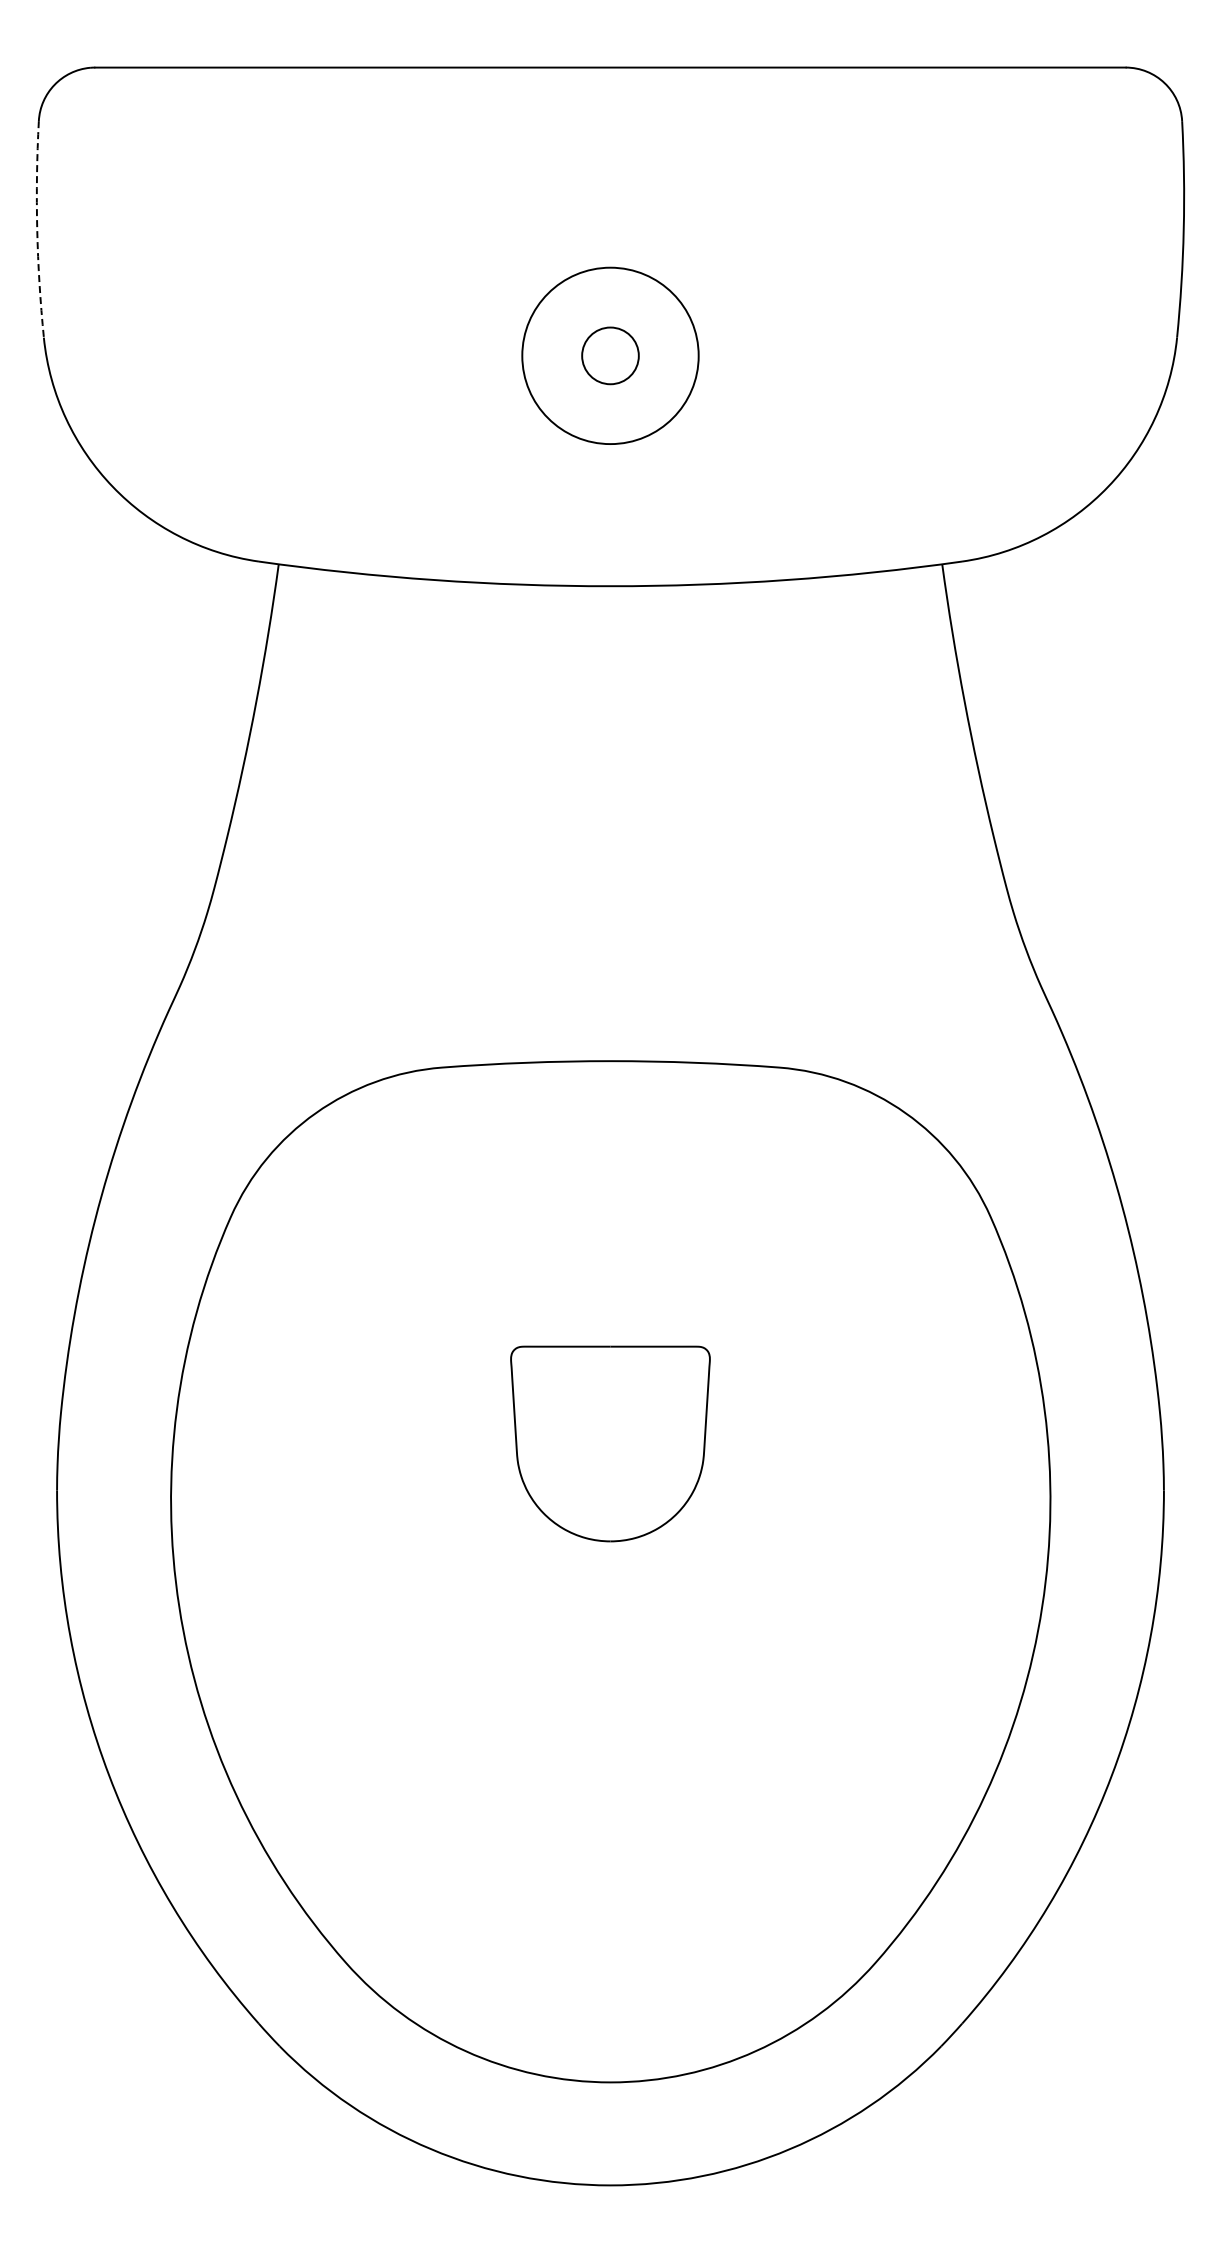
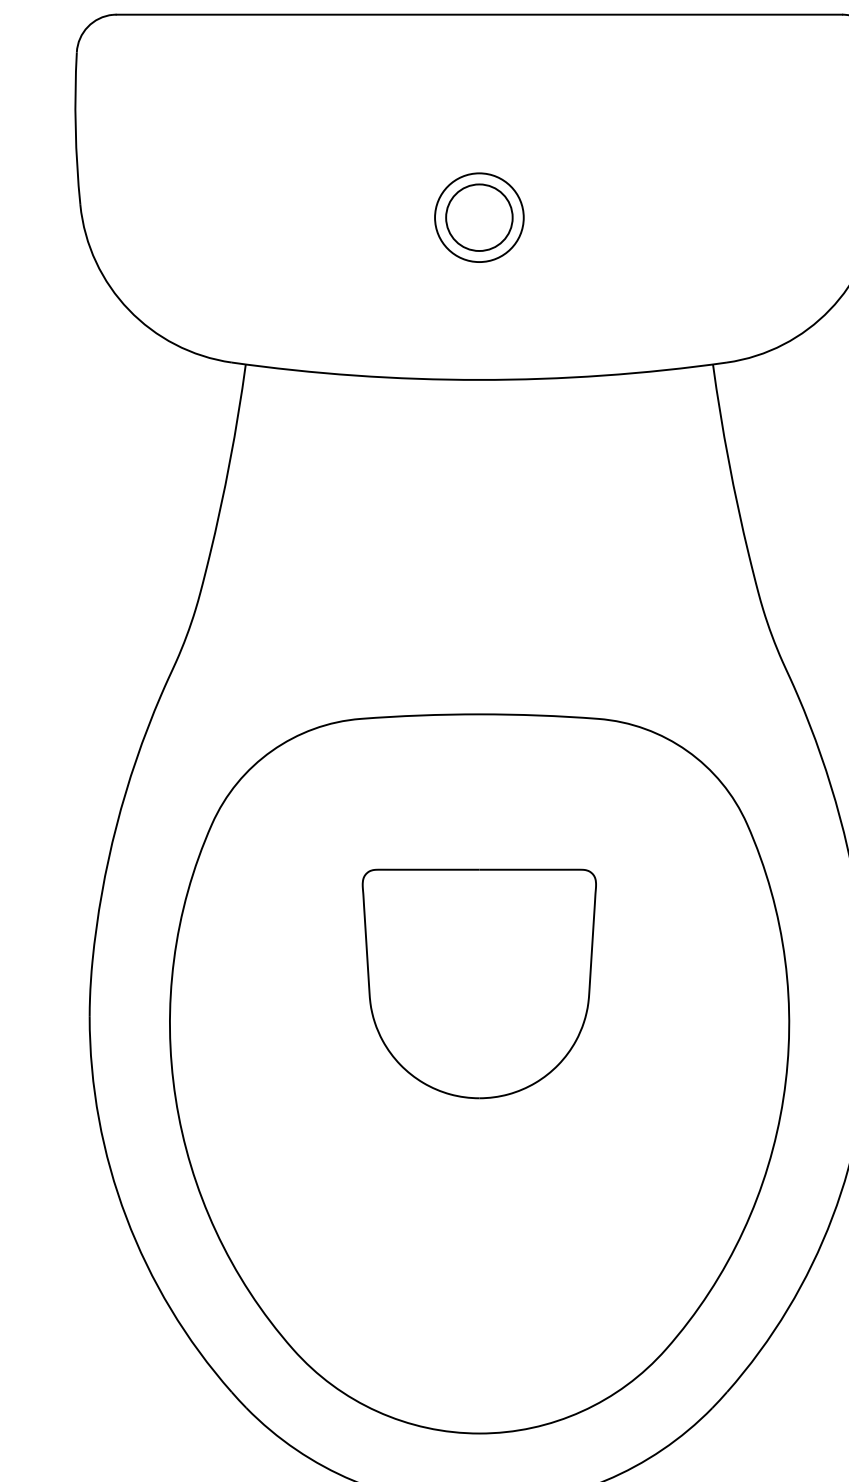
arc: (37, 229) -> (75, 128), dashed -> solid
circle: (610, 355) -> (479, 217), size x0.71
circle: (610, 355) -> (479, 217), size x1.67
part: (610, 1443) -> (479, 983), size x1.67

